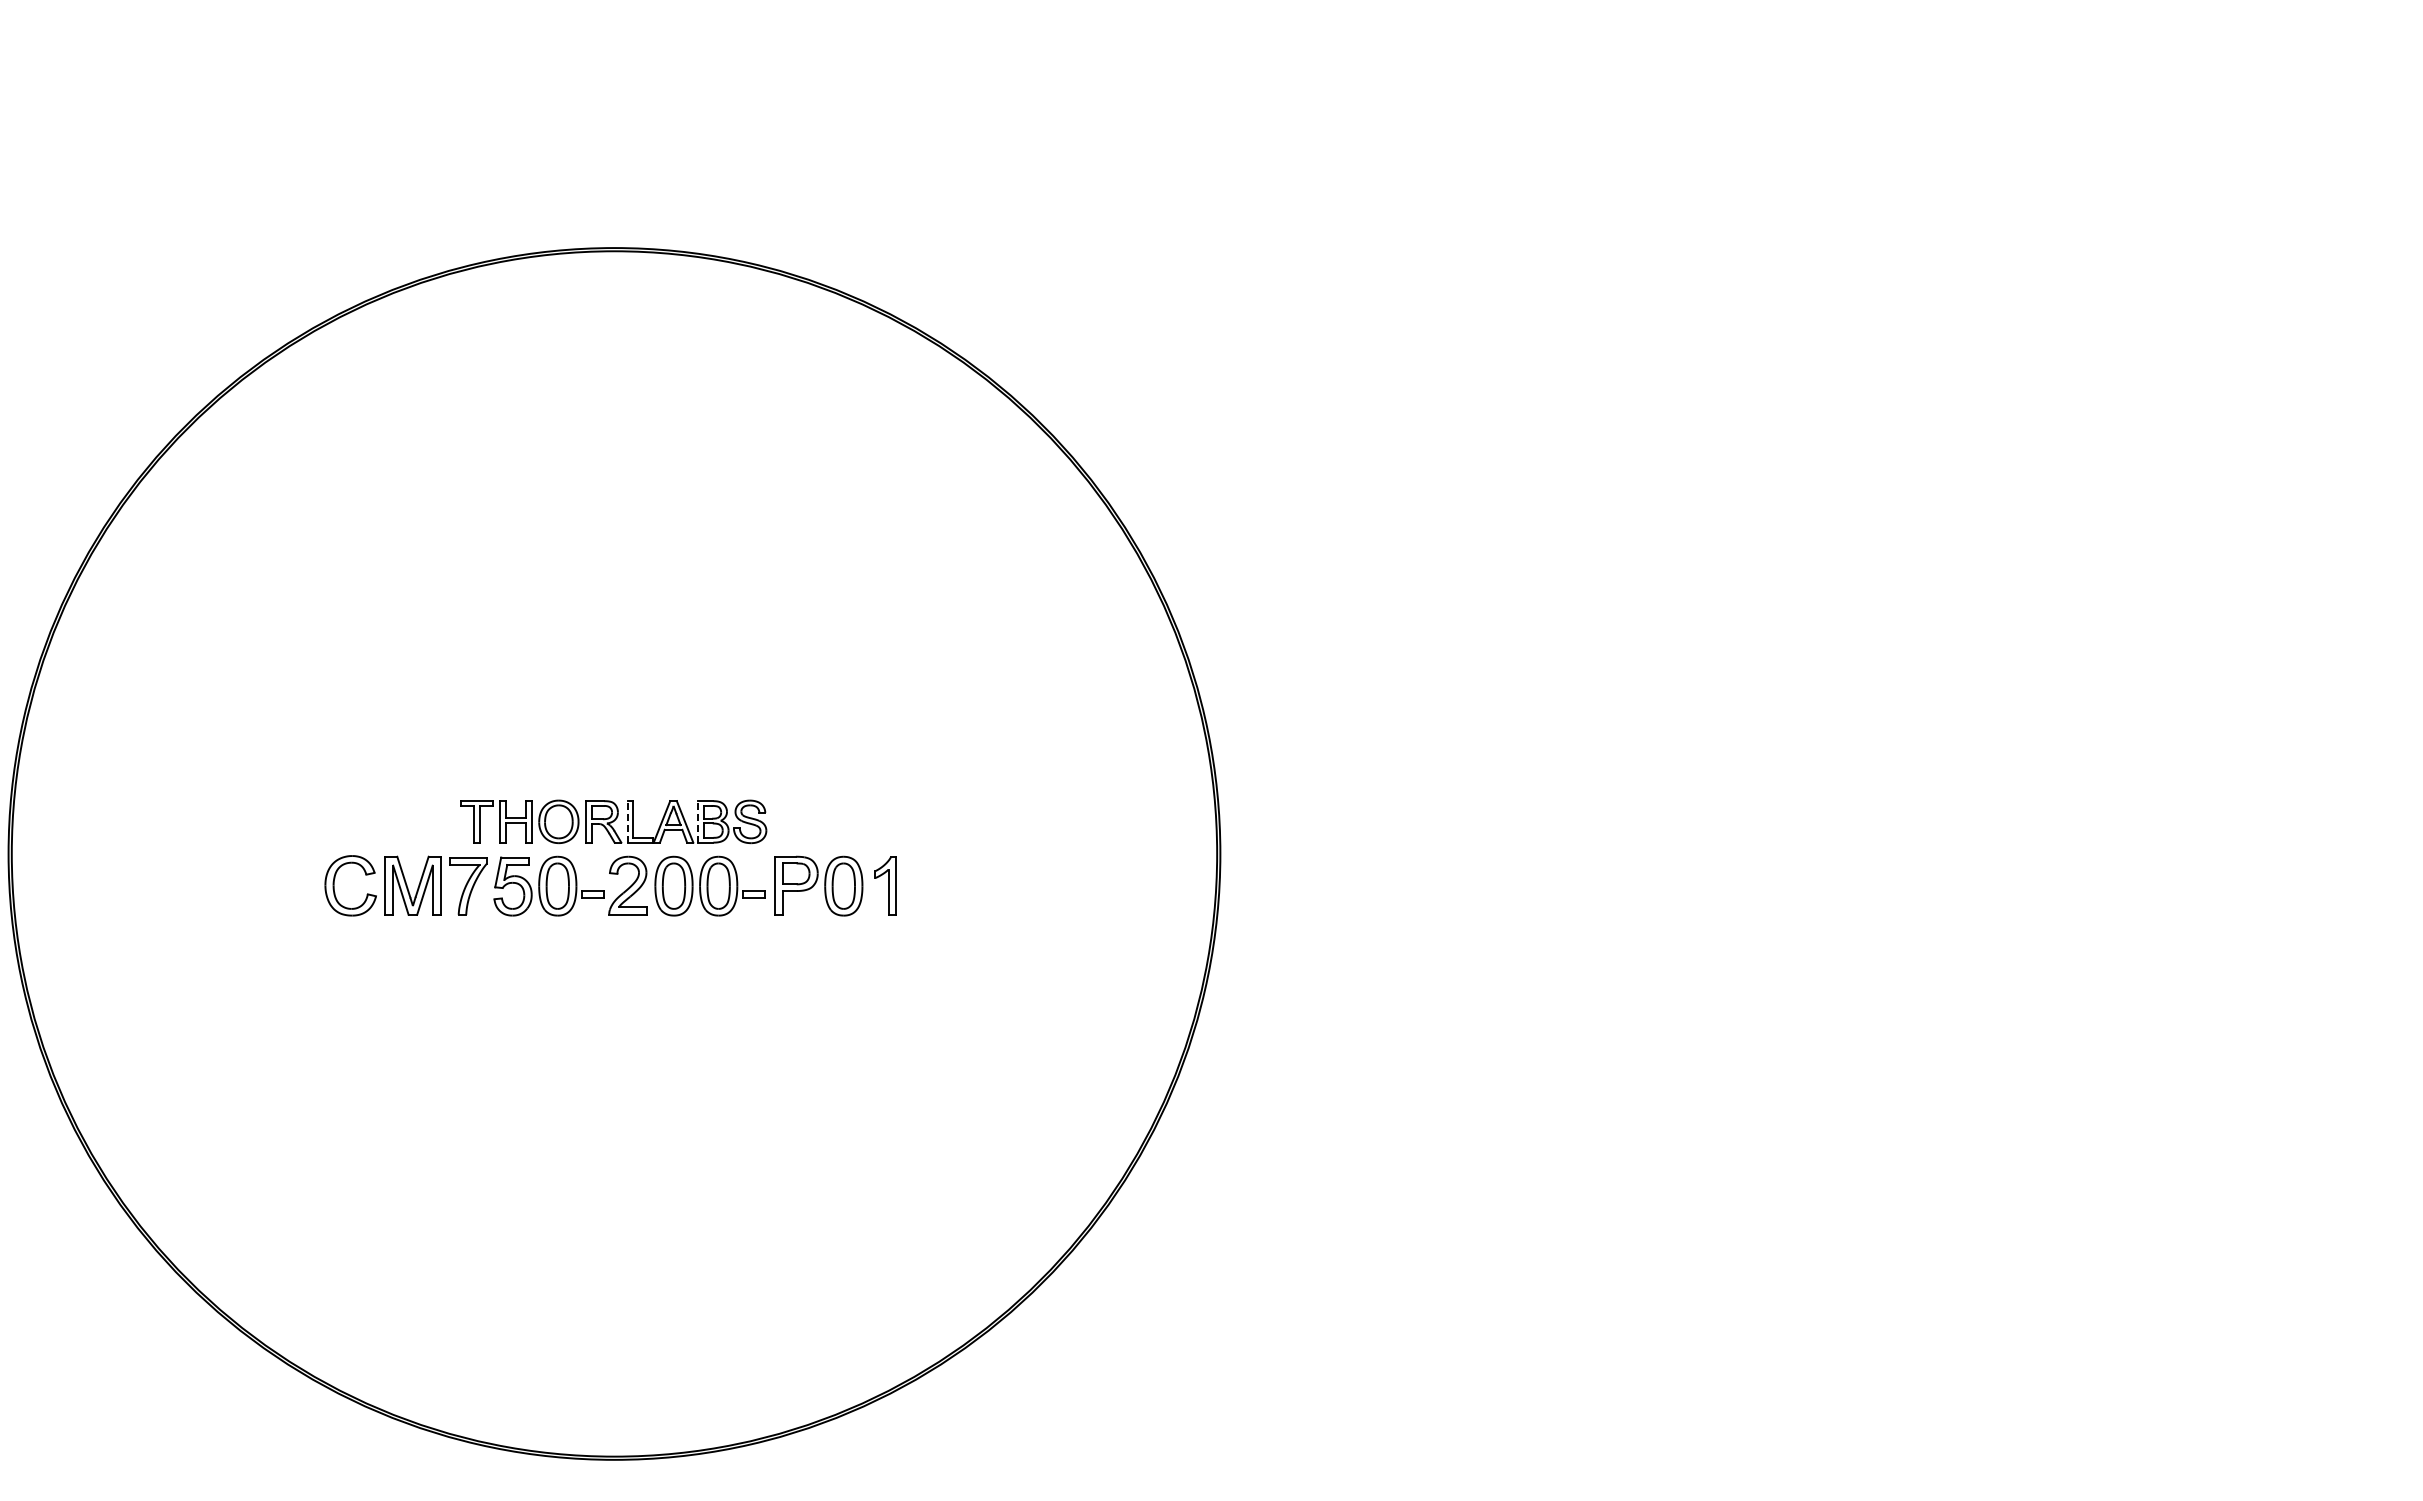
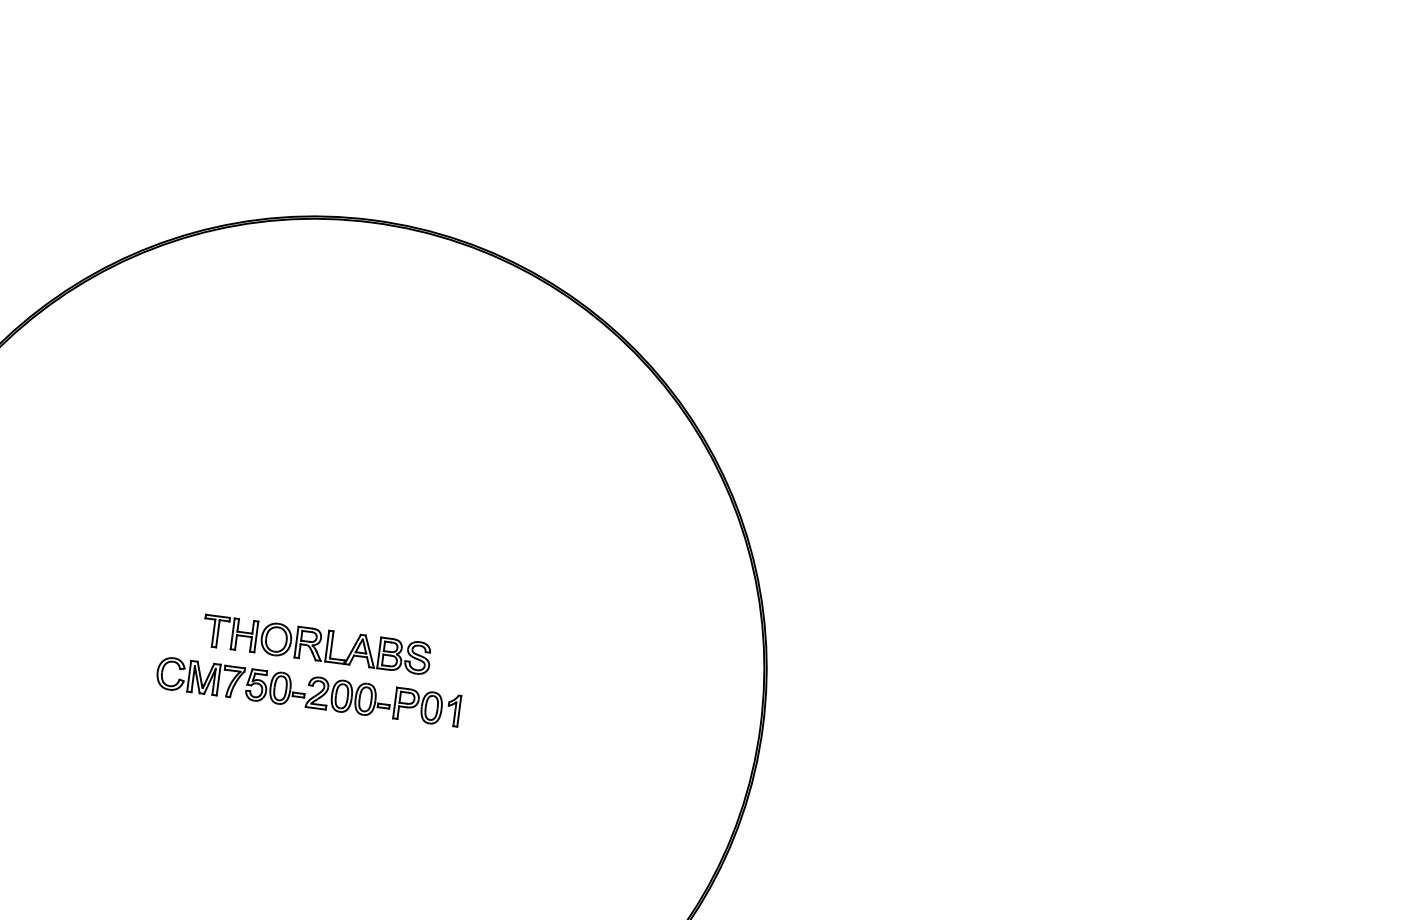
line: (627, 821) -> (327, 645), dashed -> solid
line: (697, 821) -> (379, 652), dashed -> solid
part: (609, 885) -> (307, 691), size x0.71

